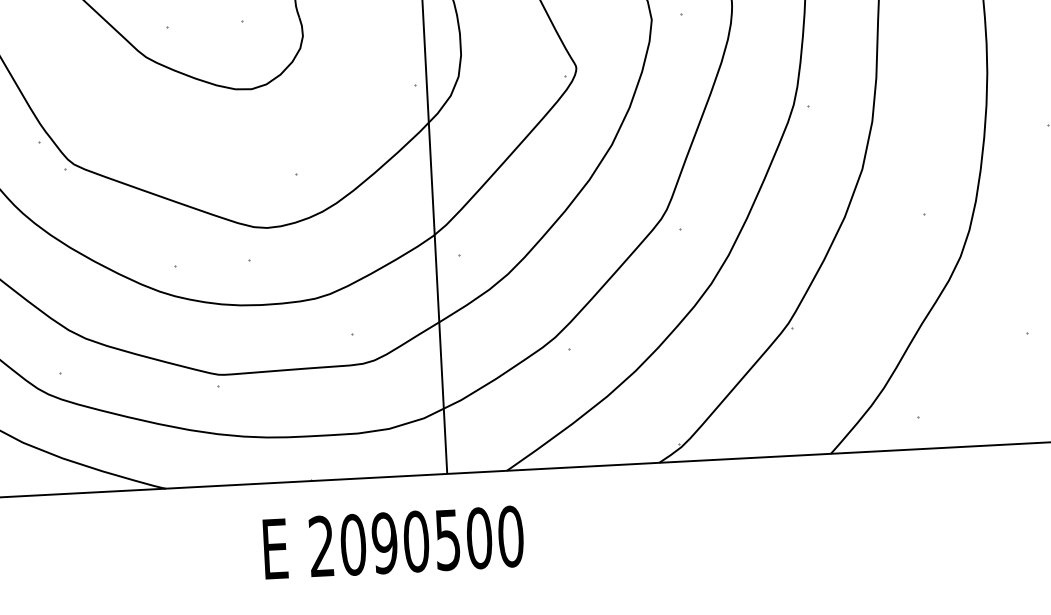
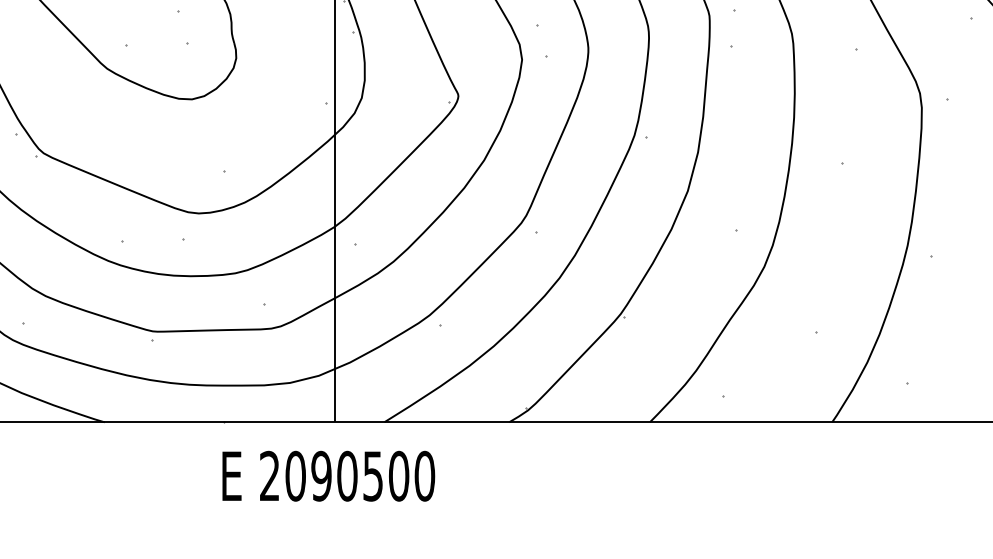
text: (393, 541) -> (328, 475), moved

